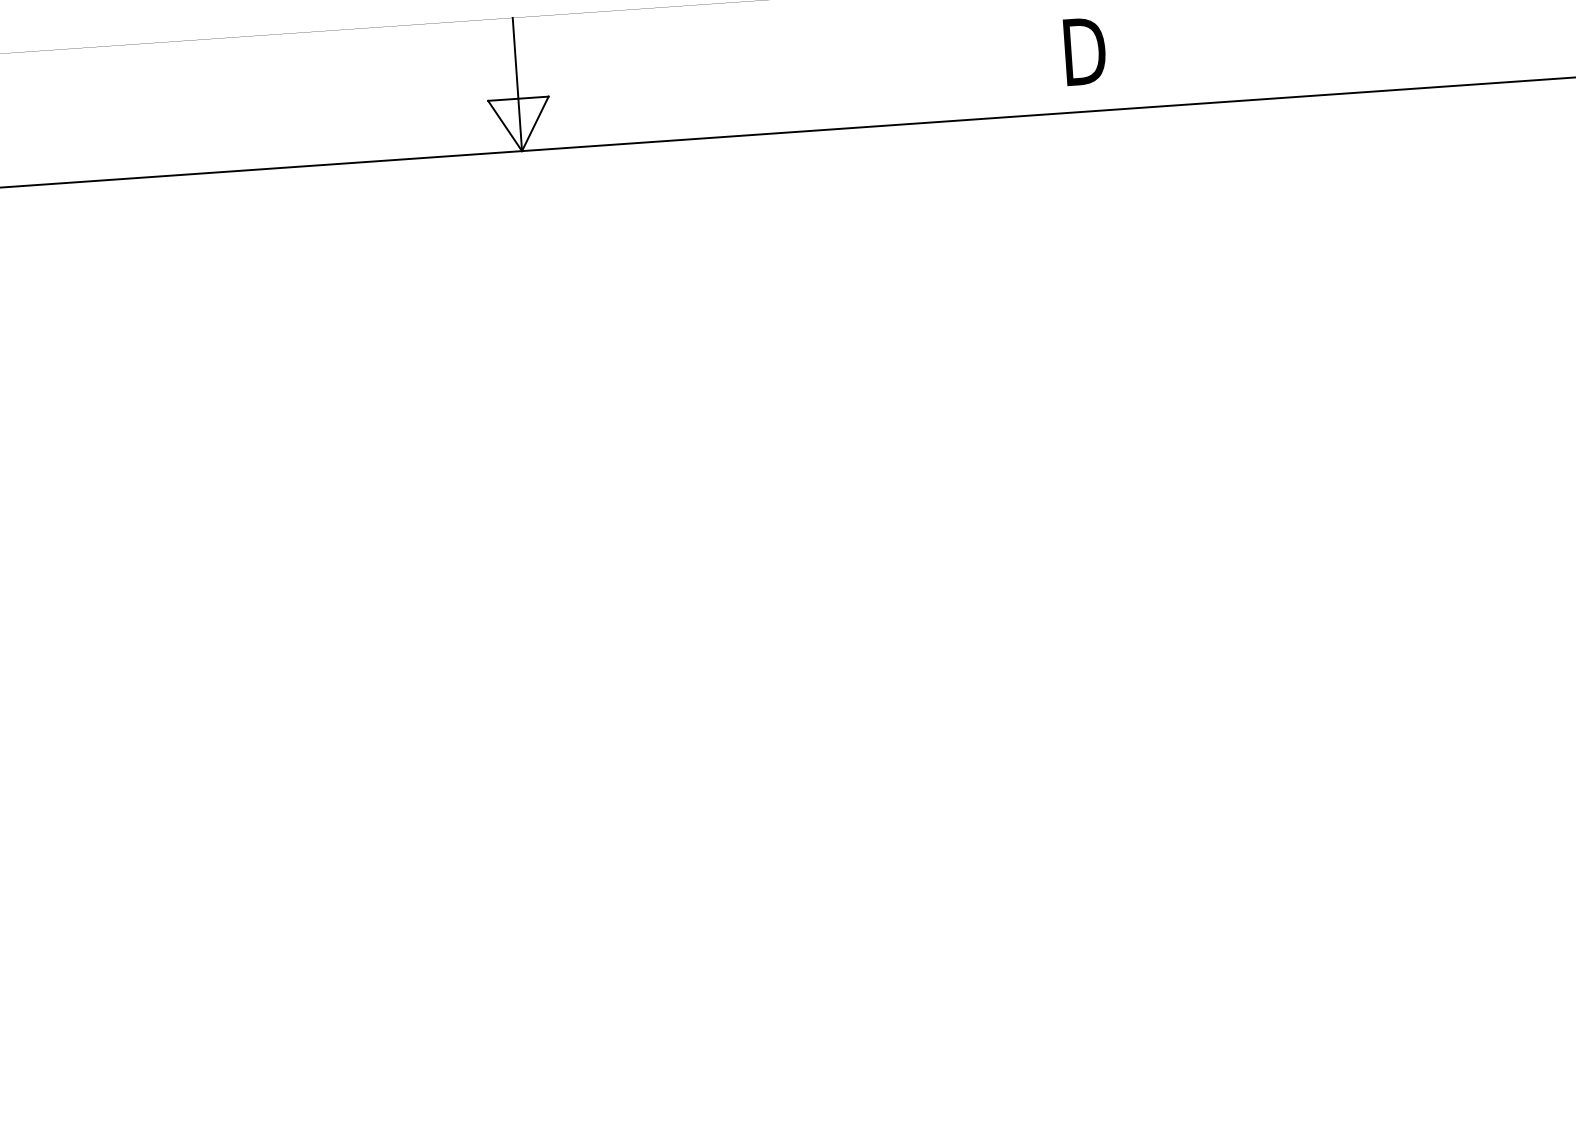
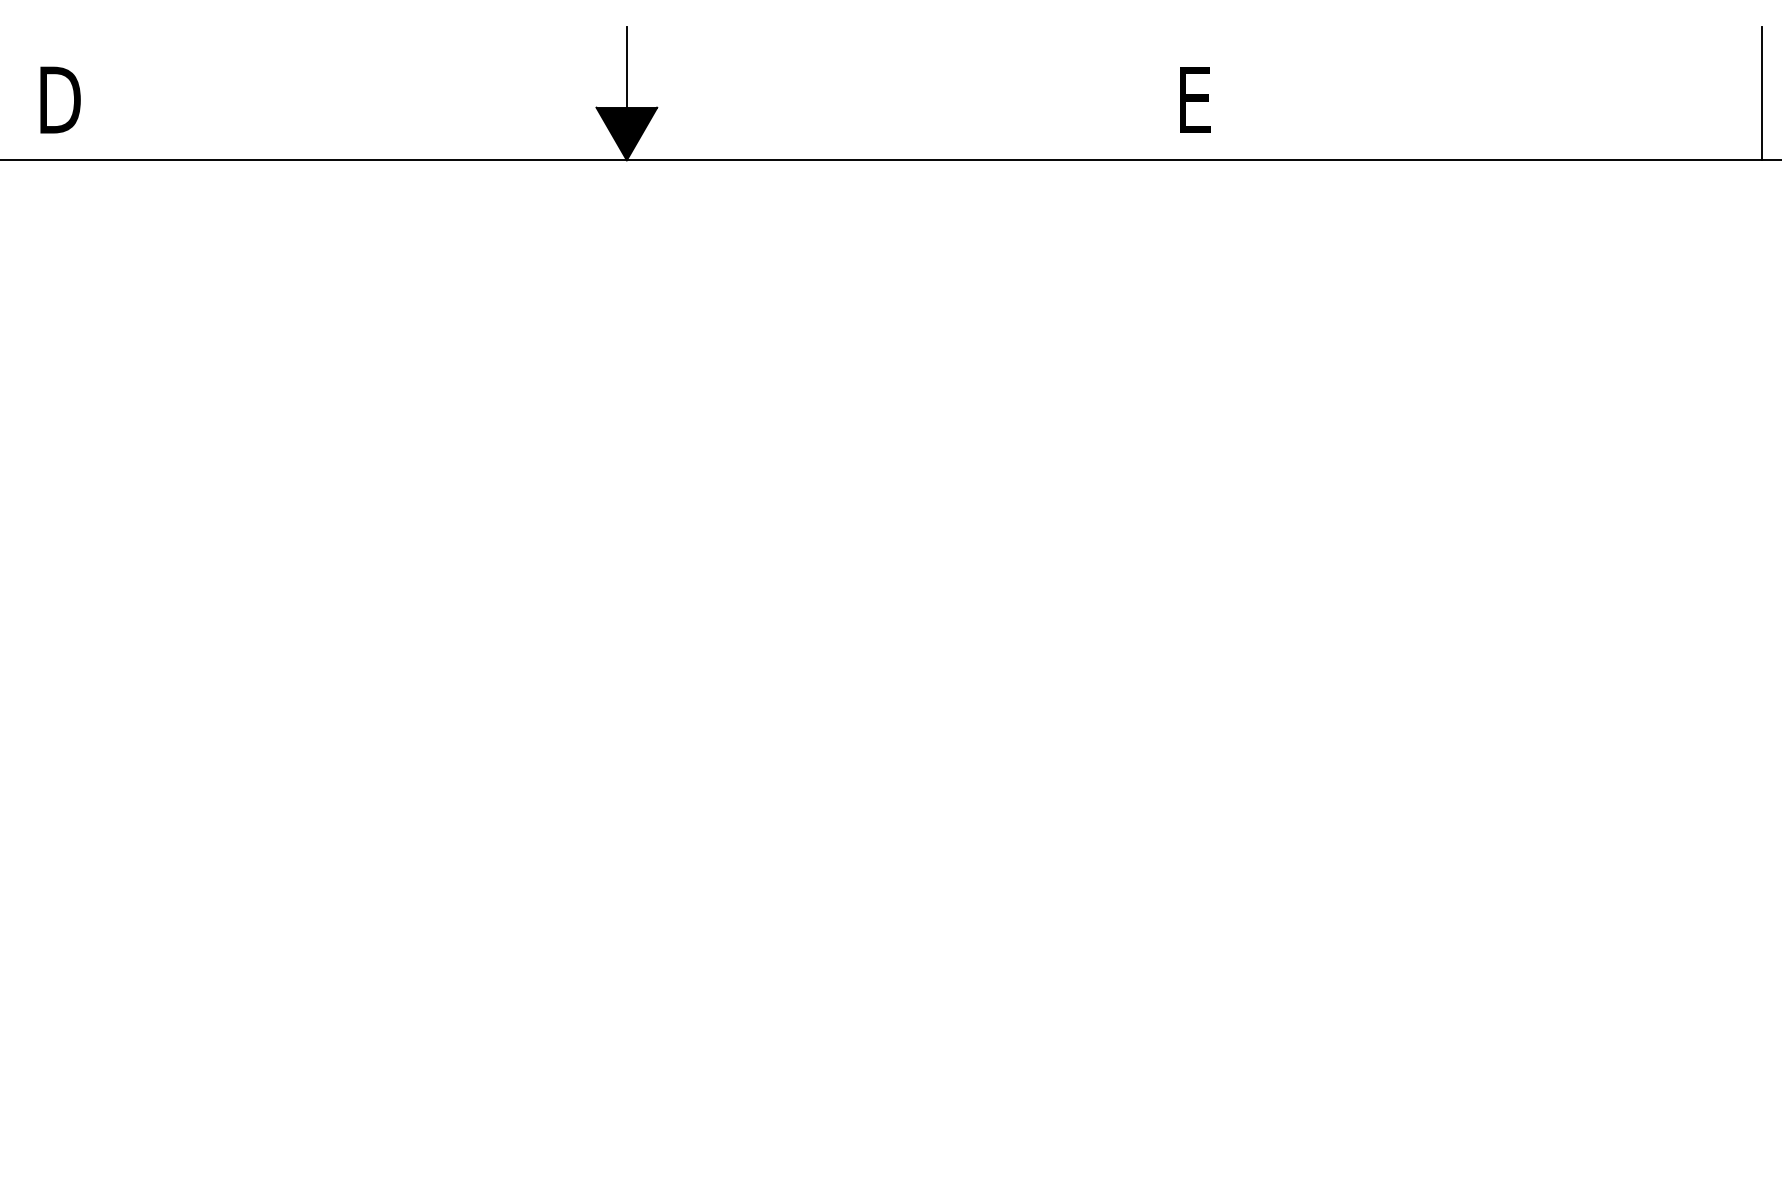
text: (1085, 50) -> (1195, 99), D -> E
fill: (519, 124) -> (626, 133), added

